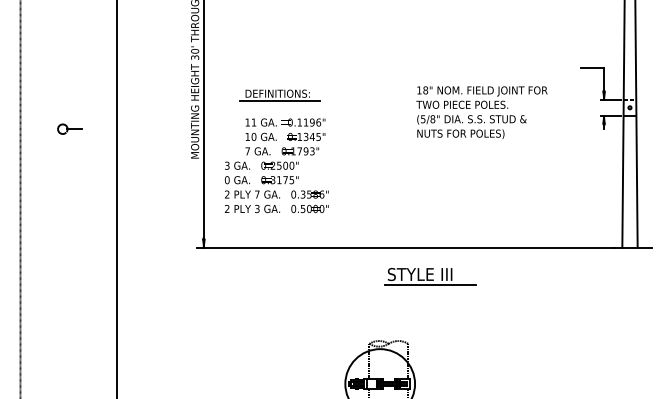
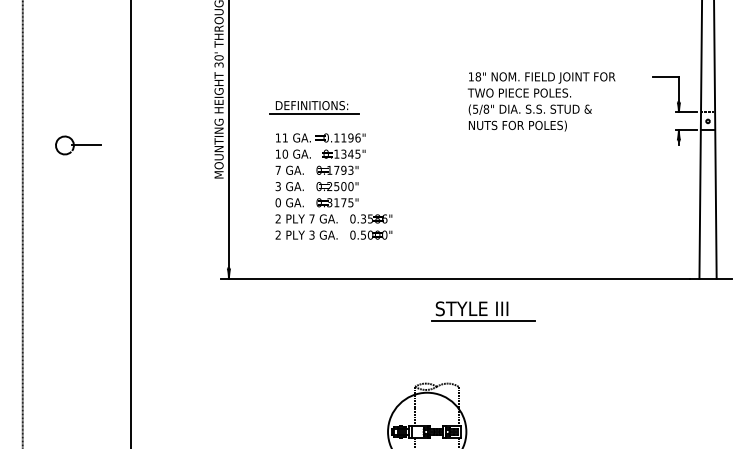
text: (481, 112) -> (541, 101), moved
part: (70, 129) -> (78, 145), size x1.67
text: (276, 187) -> (333, 210), moved

